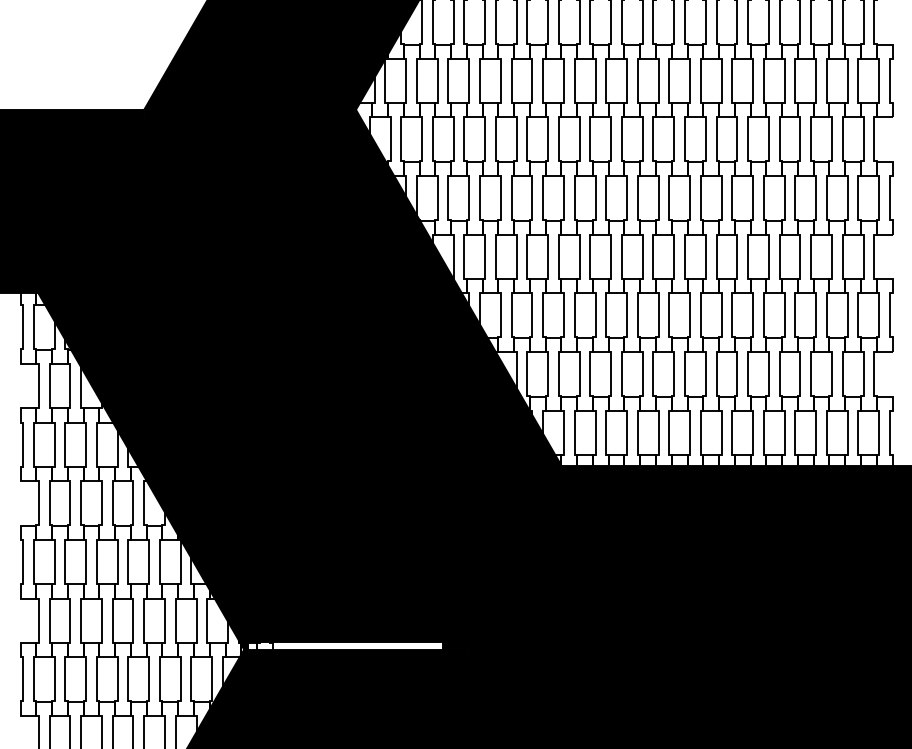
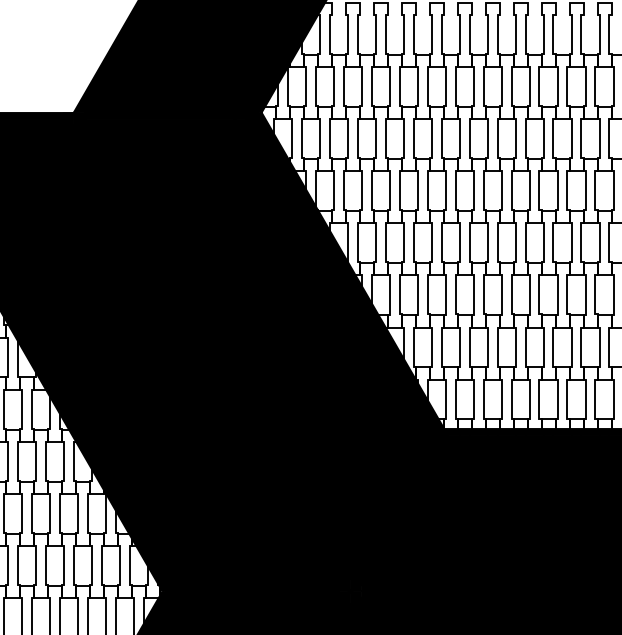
fill: (345, 645) -> (252, 587), added

